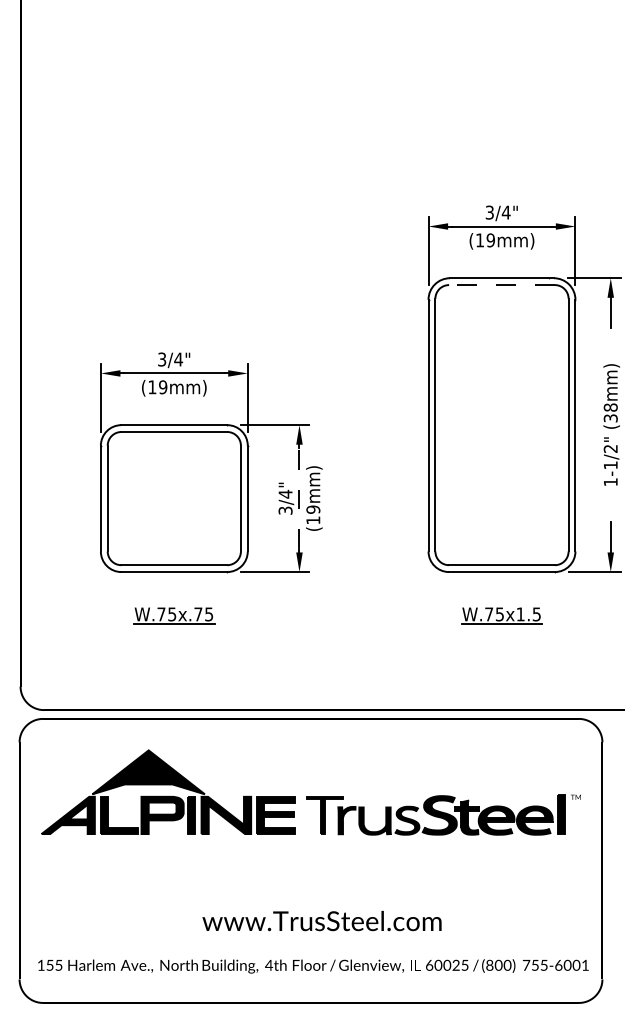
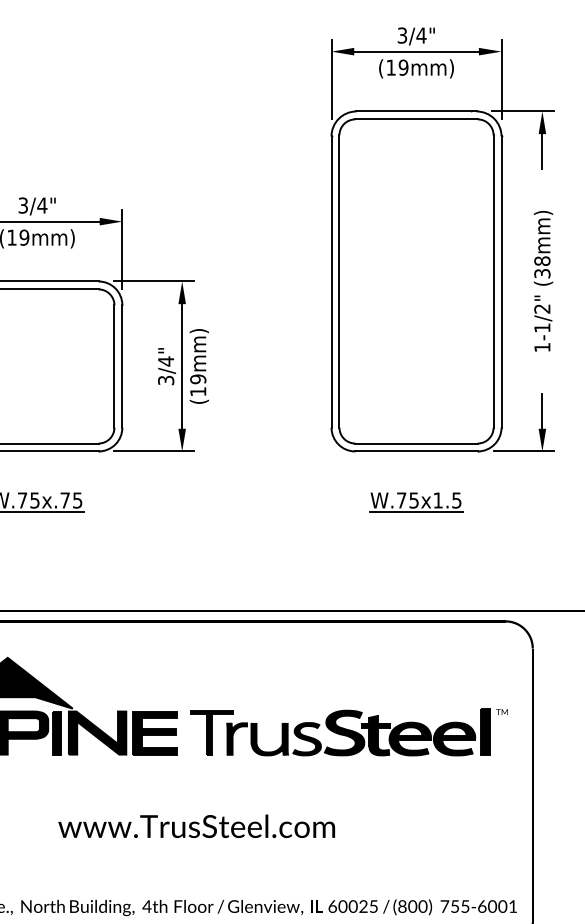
line: (501, 285) -> (415, 119), dashed -> solid
line: (299, 498) -> (182, 366), dashed -> solid
text: (321, 920) -> (196, 825), moved

